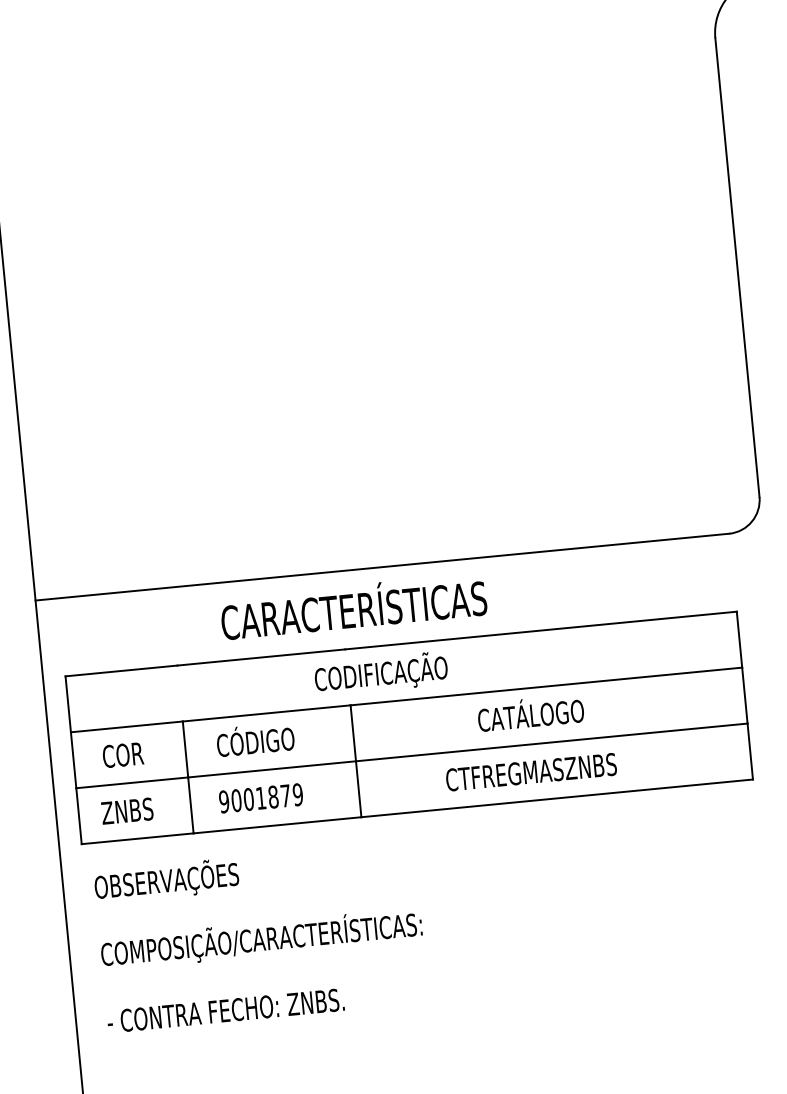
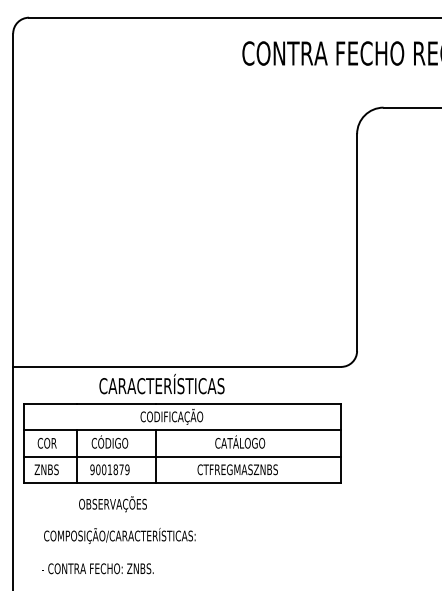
text: (165, 881) -> (112, 504), moved
text: (260, 938) -> (119, 535), moved
text: (225, 1010) -> (97, 568), moved

